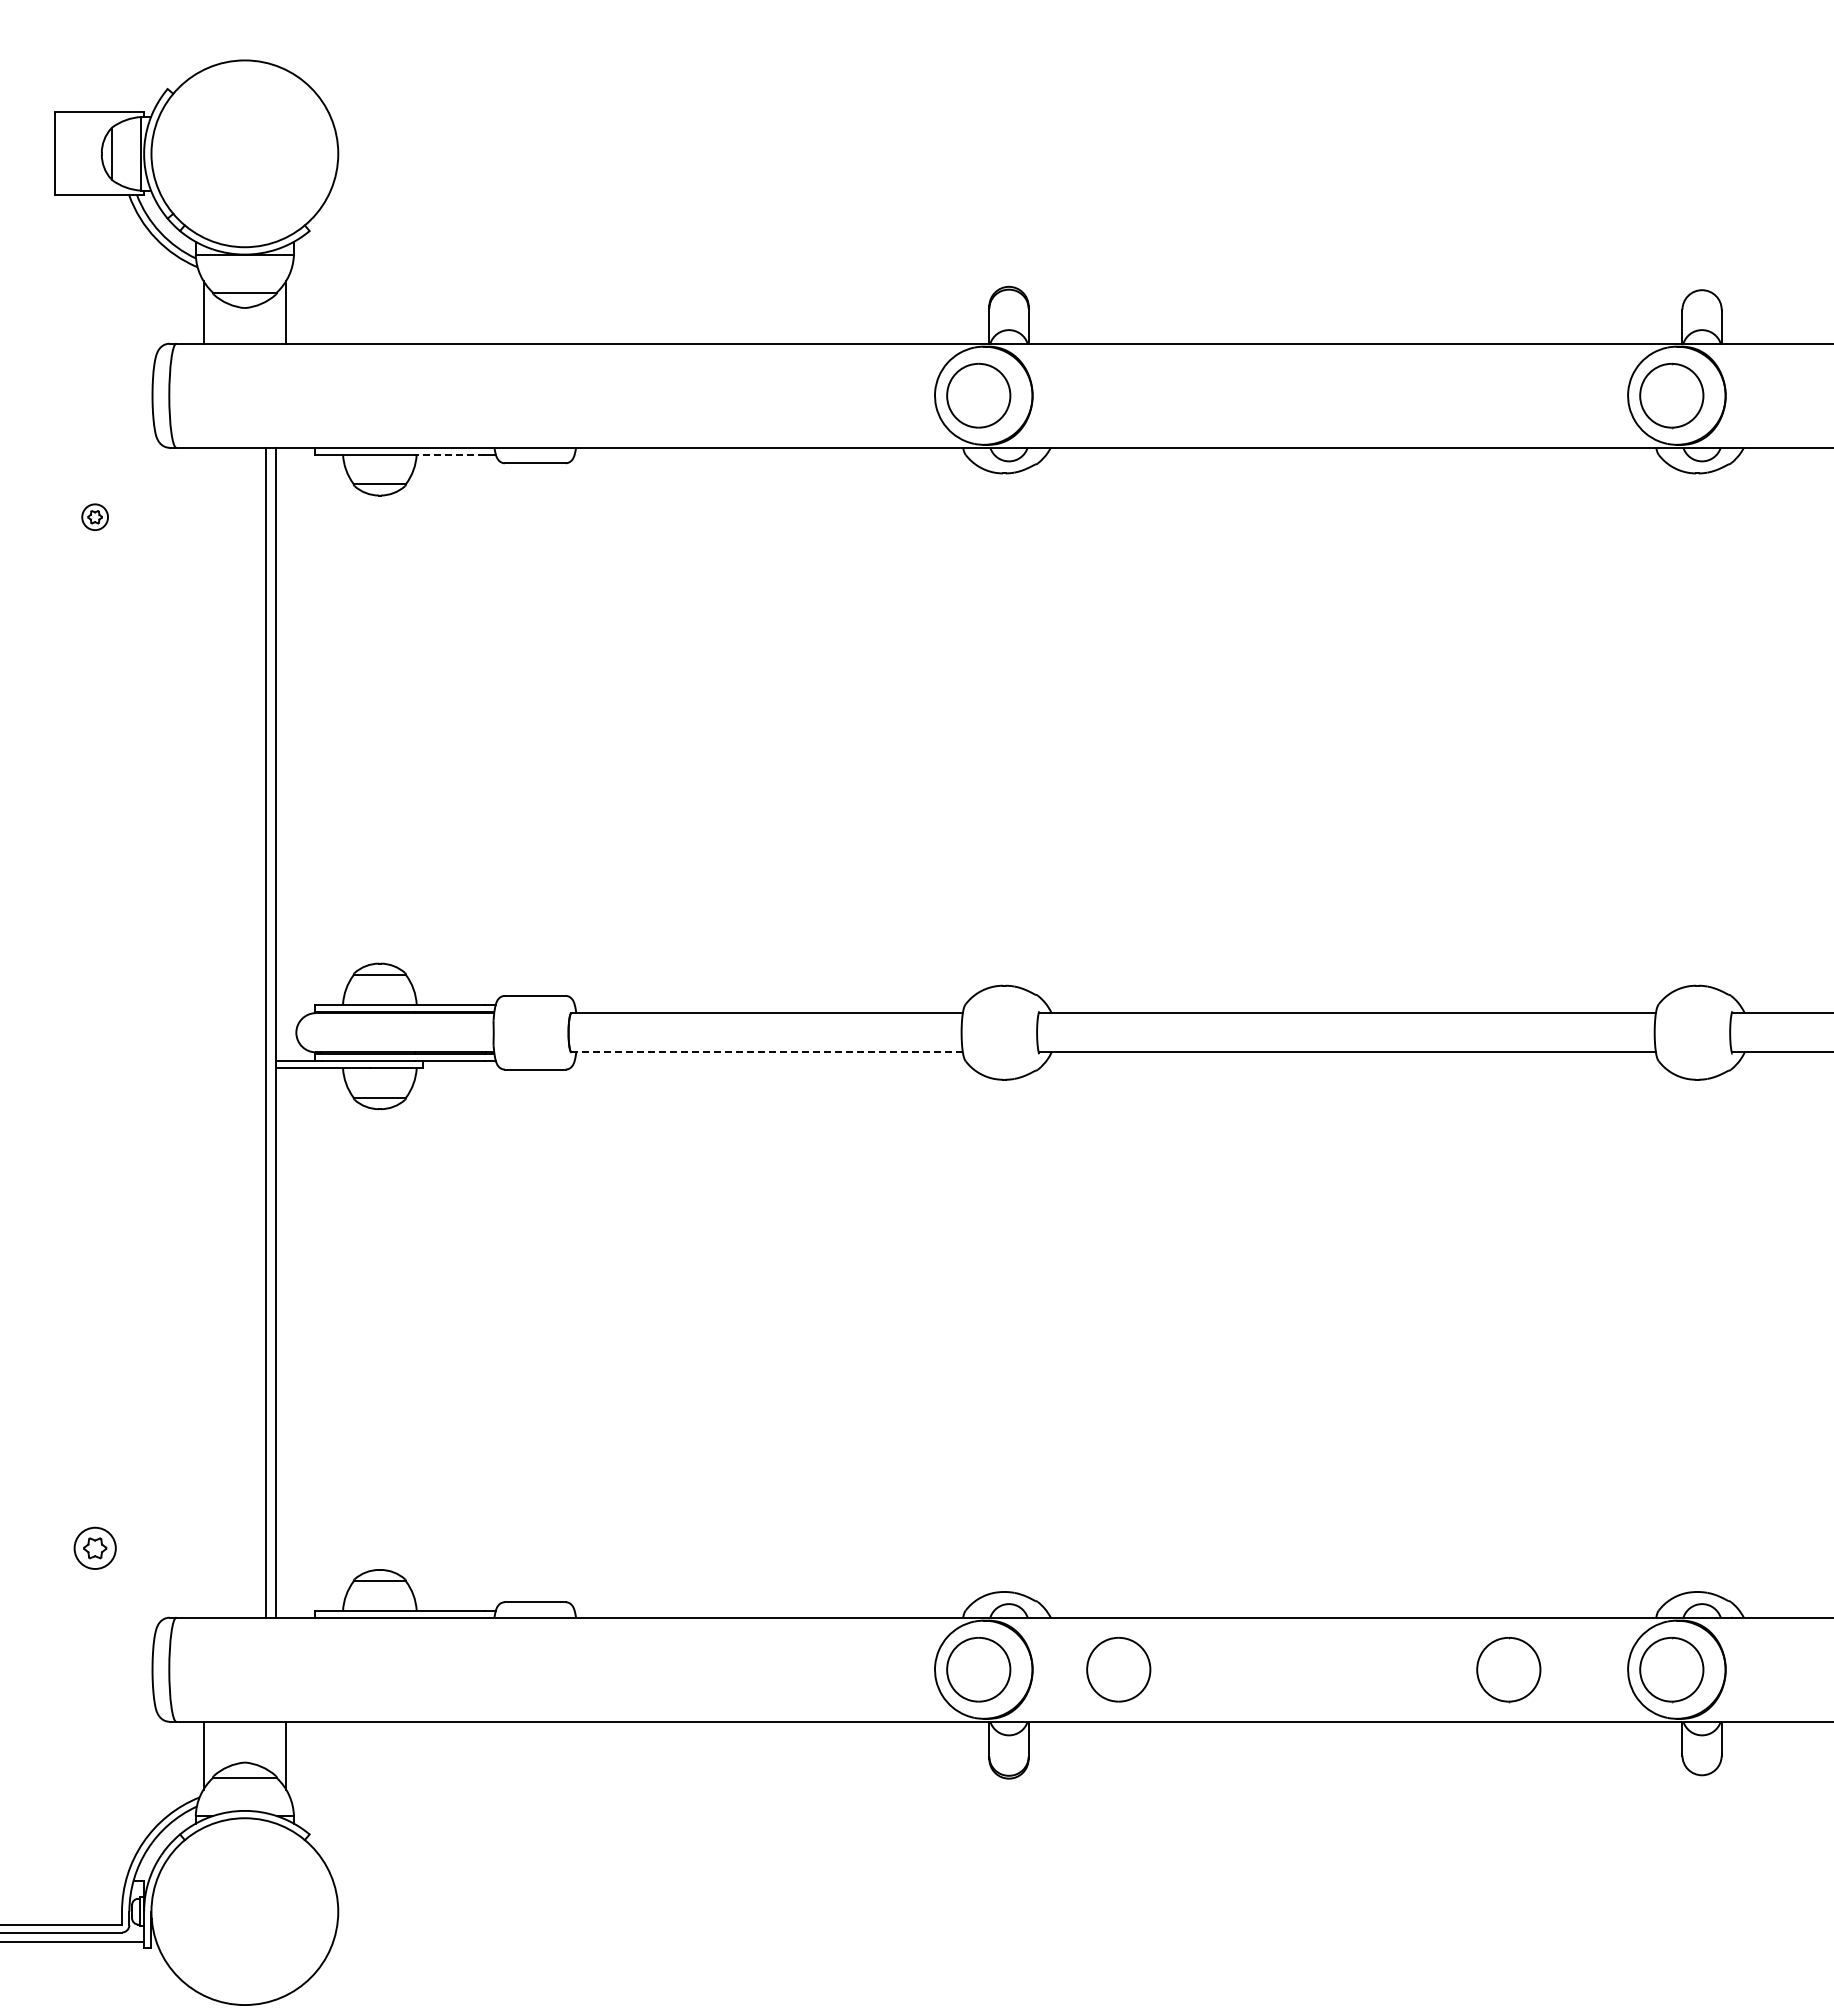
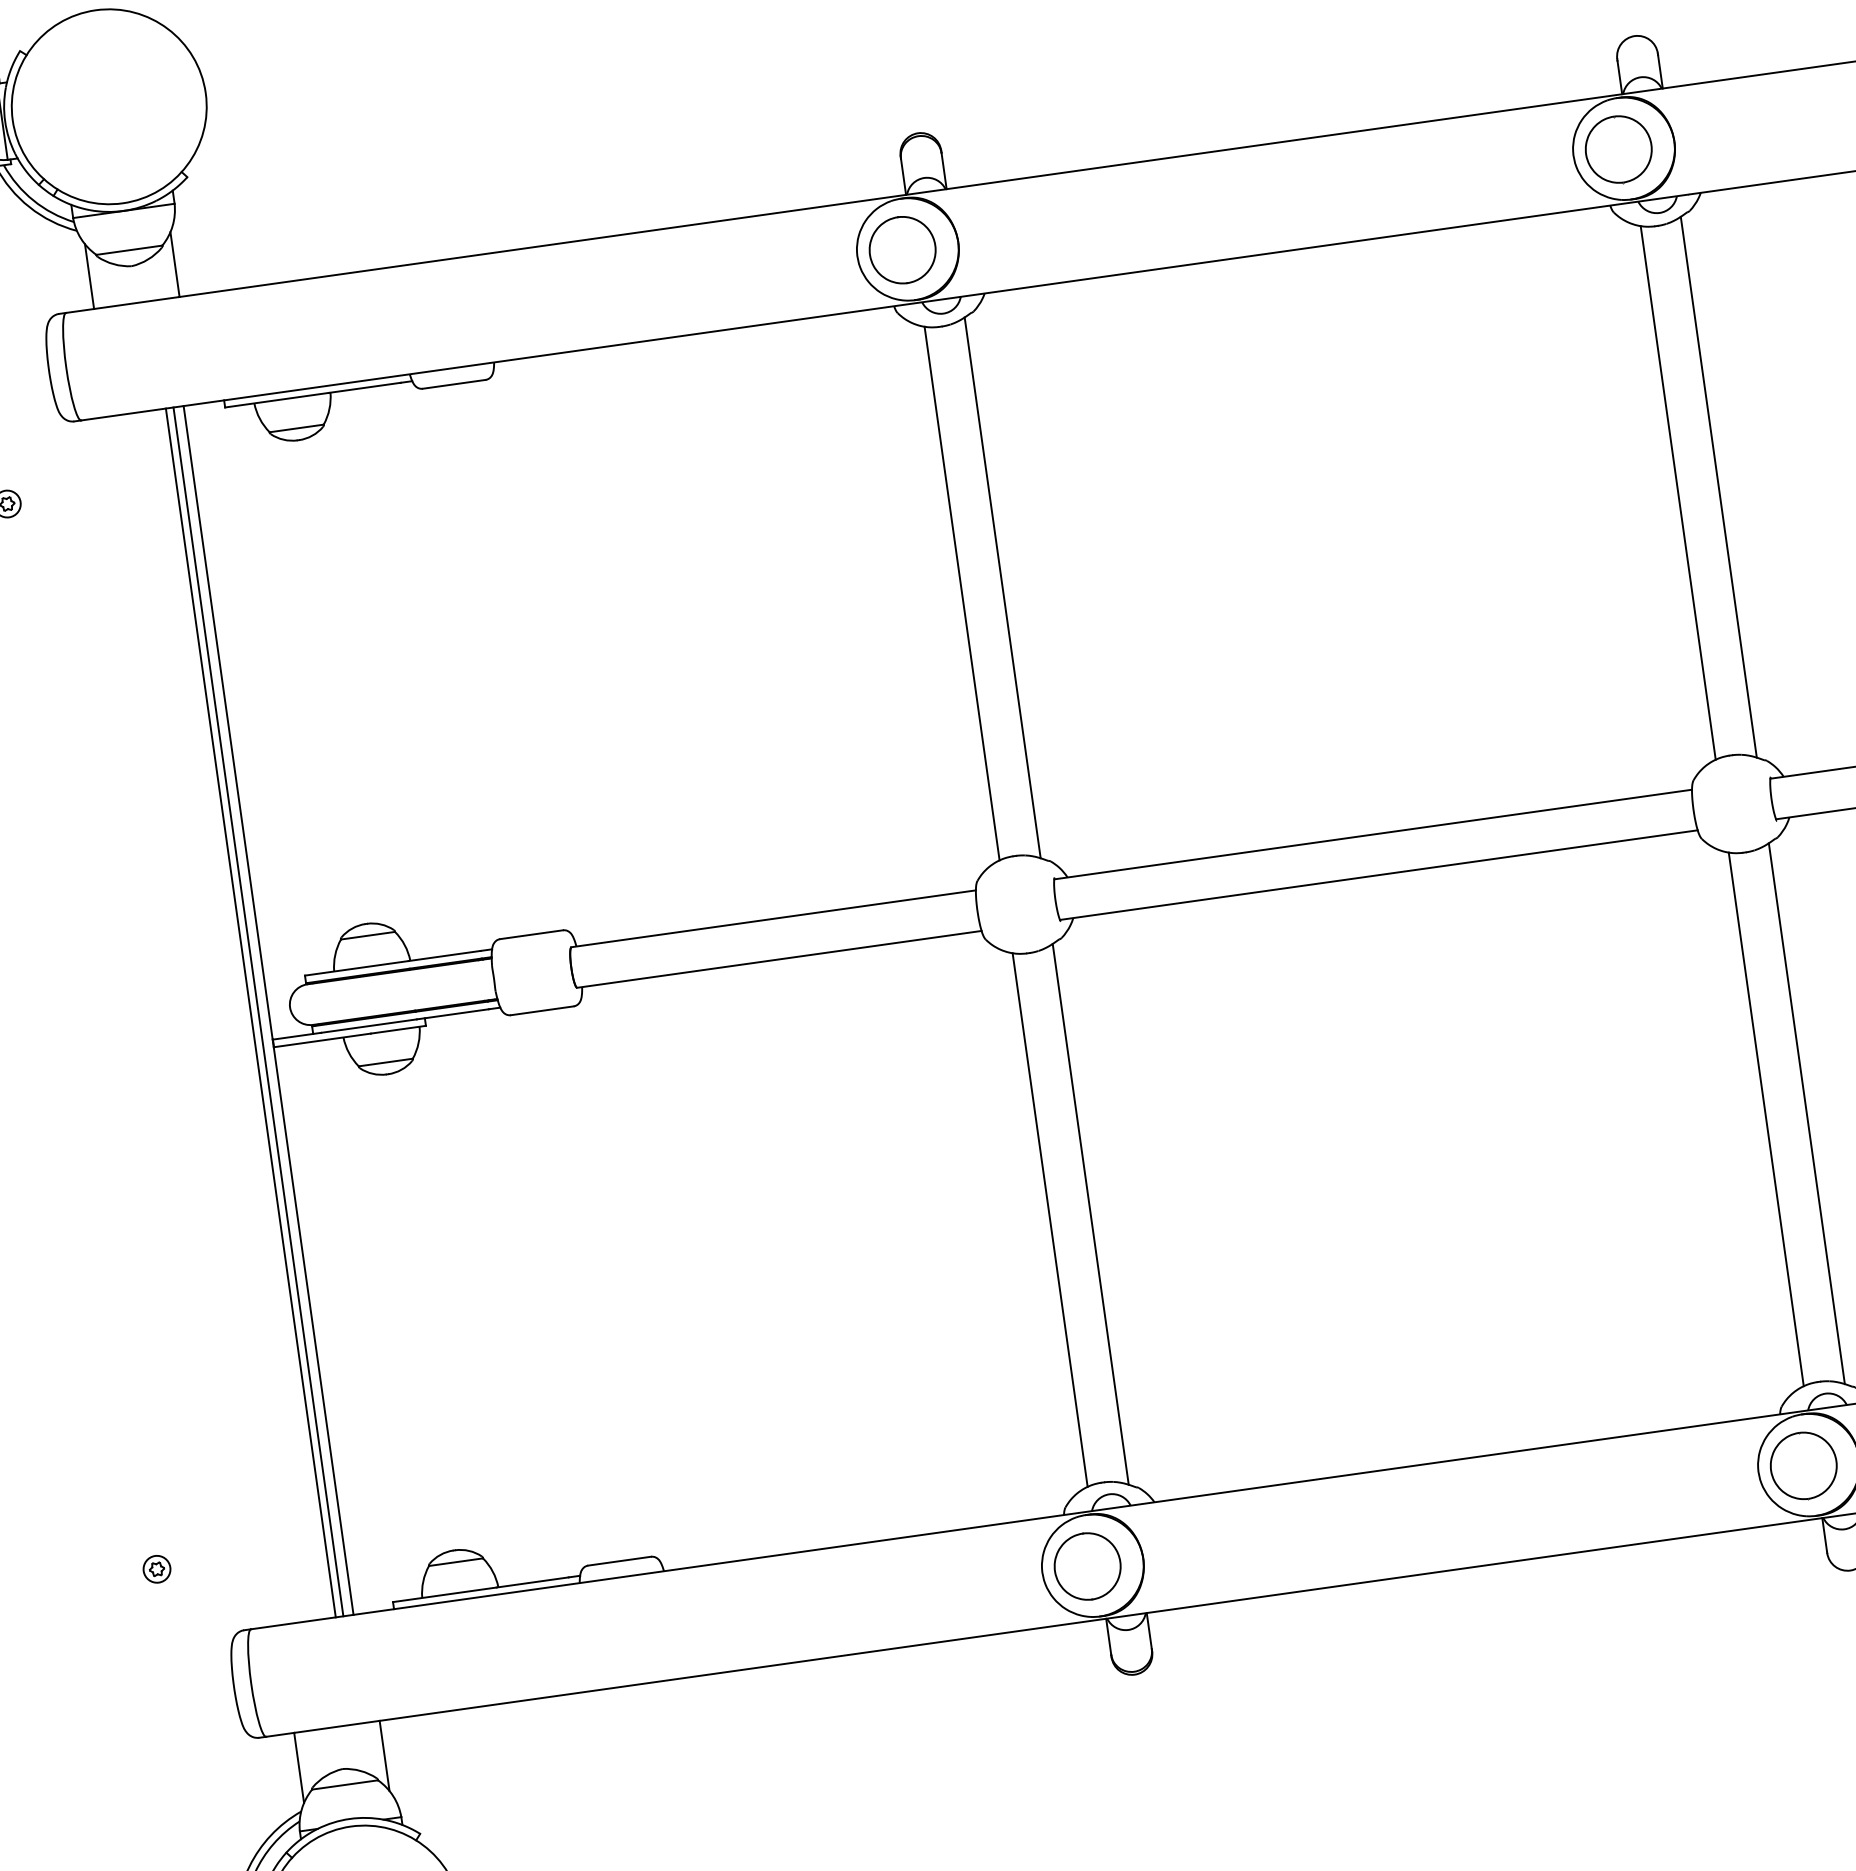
line: (449, 454) -> (364, 387), dashed -> solid
line: (989, 729) -> (962, 593), added
line: (1028, 729) -> (1002, 587), added
line: (1682, 729) -> (1678, 492), added
line: (1721, 729) -> (1718, 487), added
line: (258, 1032) -> (250, 1012), added
line: (767, 1052) -> (779, 959), dashed -> solid
line: (989, 1335) -> (1050, 1219), added
line: (1028, 1335) -> (1090, 1213), added
line: (1682, 1335) -> (1766, 1118), added
line: (1721, 1335) -> (1806, 1113), added
part: (94, 1547) -> (156, 1568), size x0.62
part: (1118, 1669) -> (1232, 1545), removed
part: (1508, 1670) -> (1635, 1490), removed

